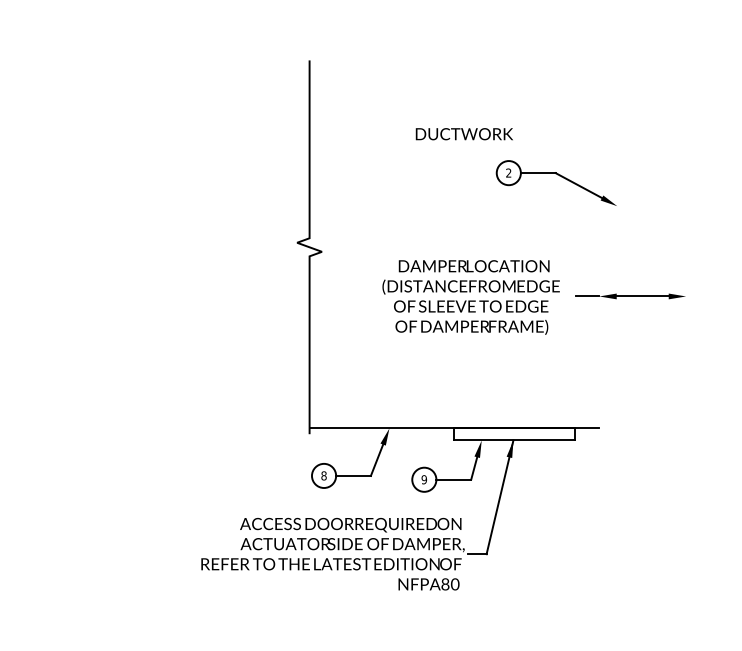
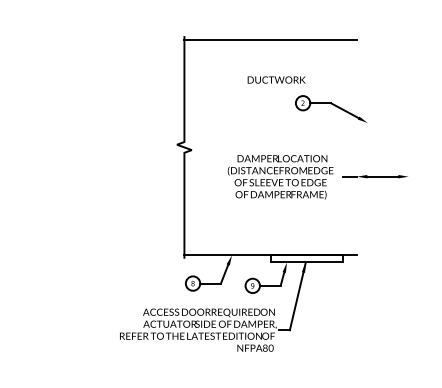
line: (454, 66) -> (270, 39), added

